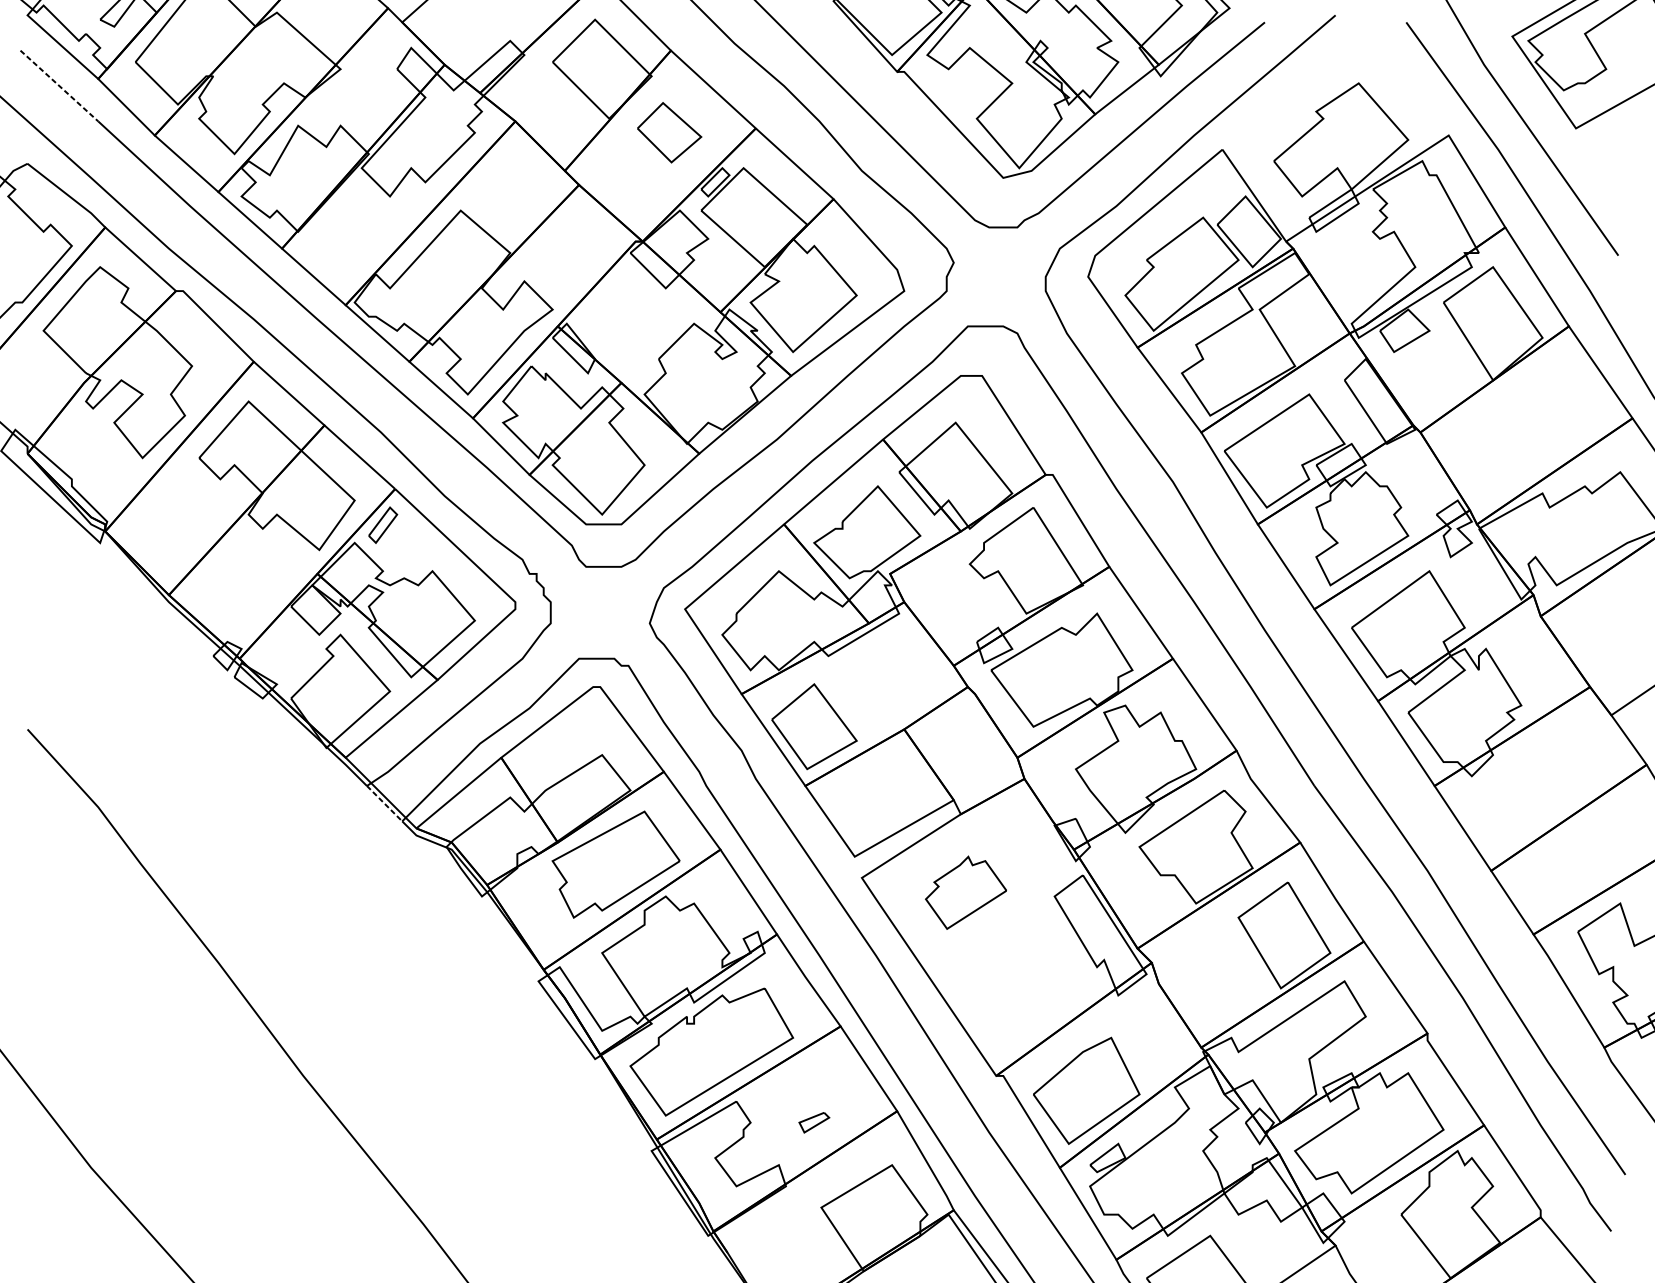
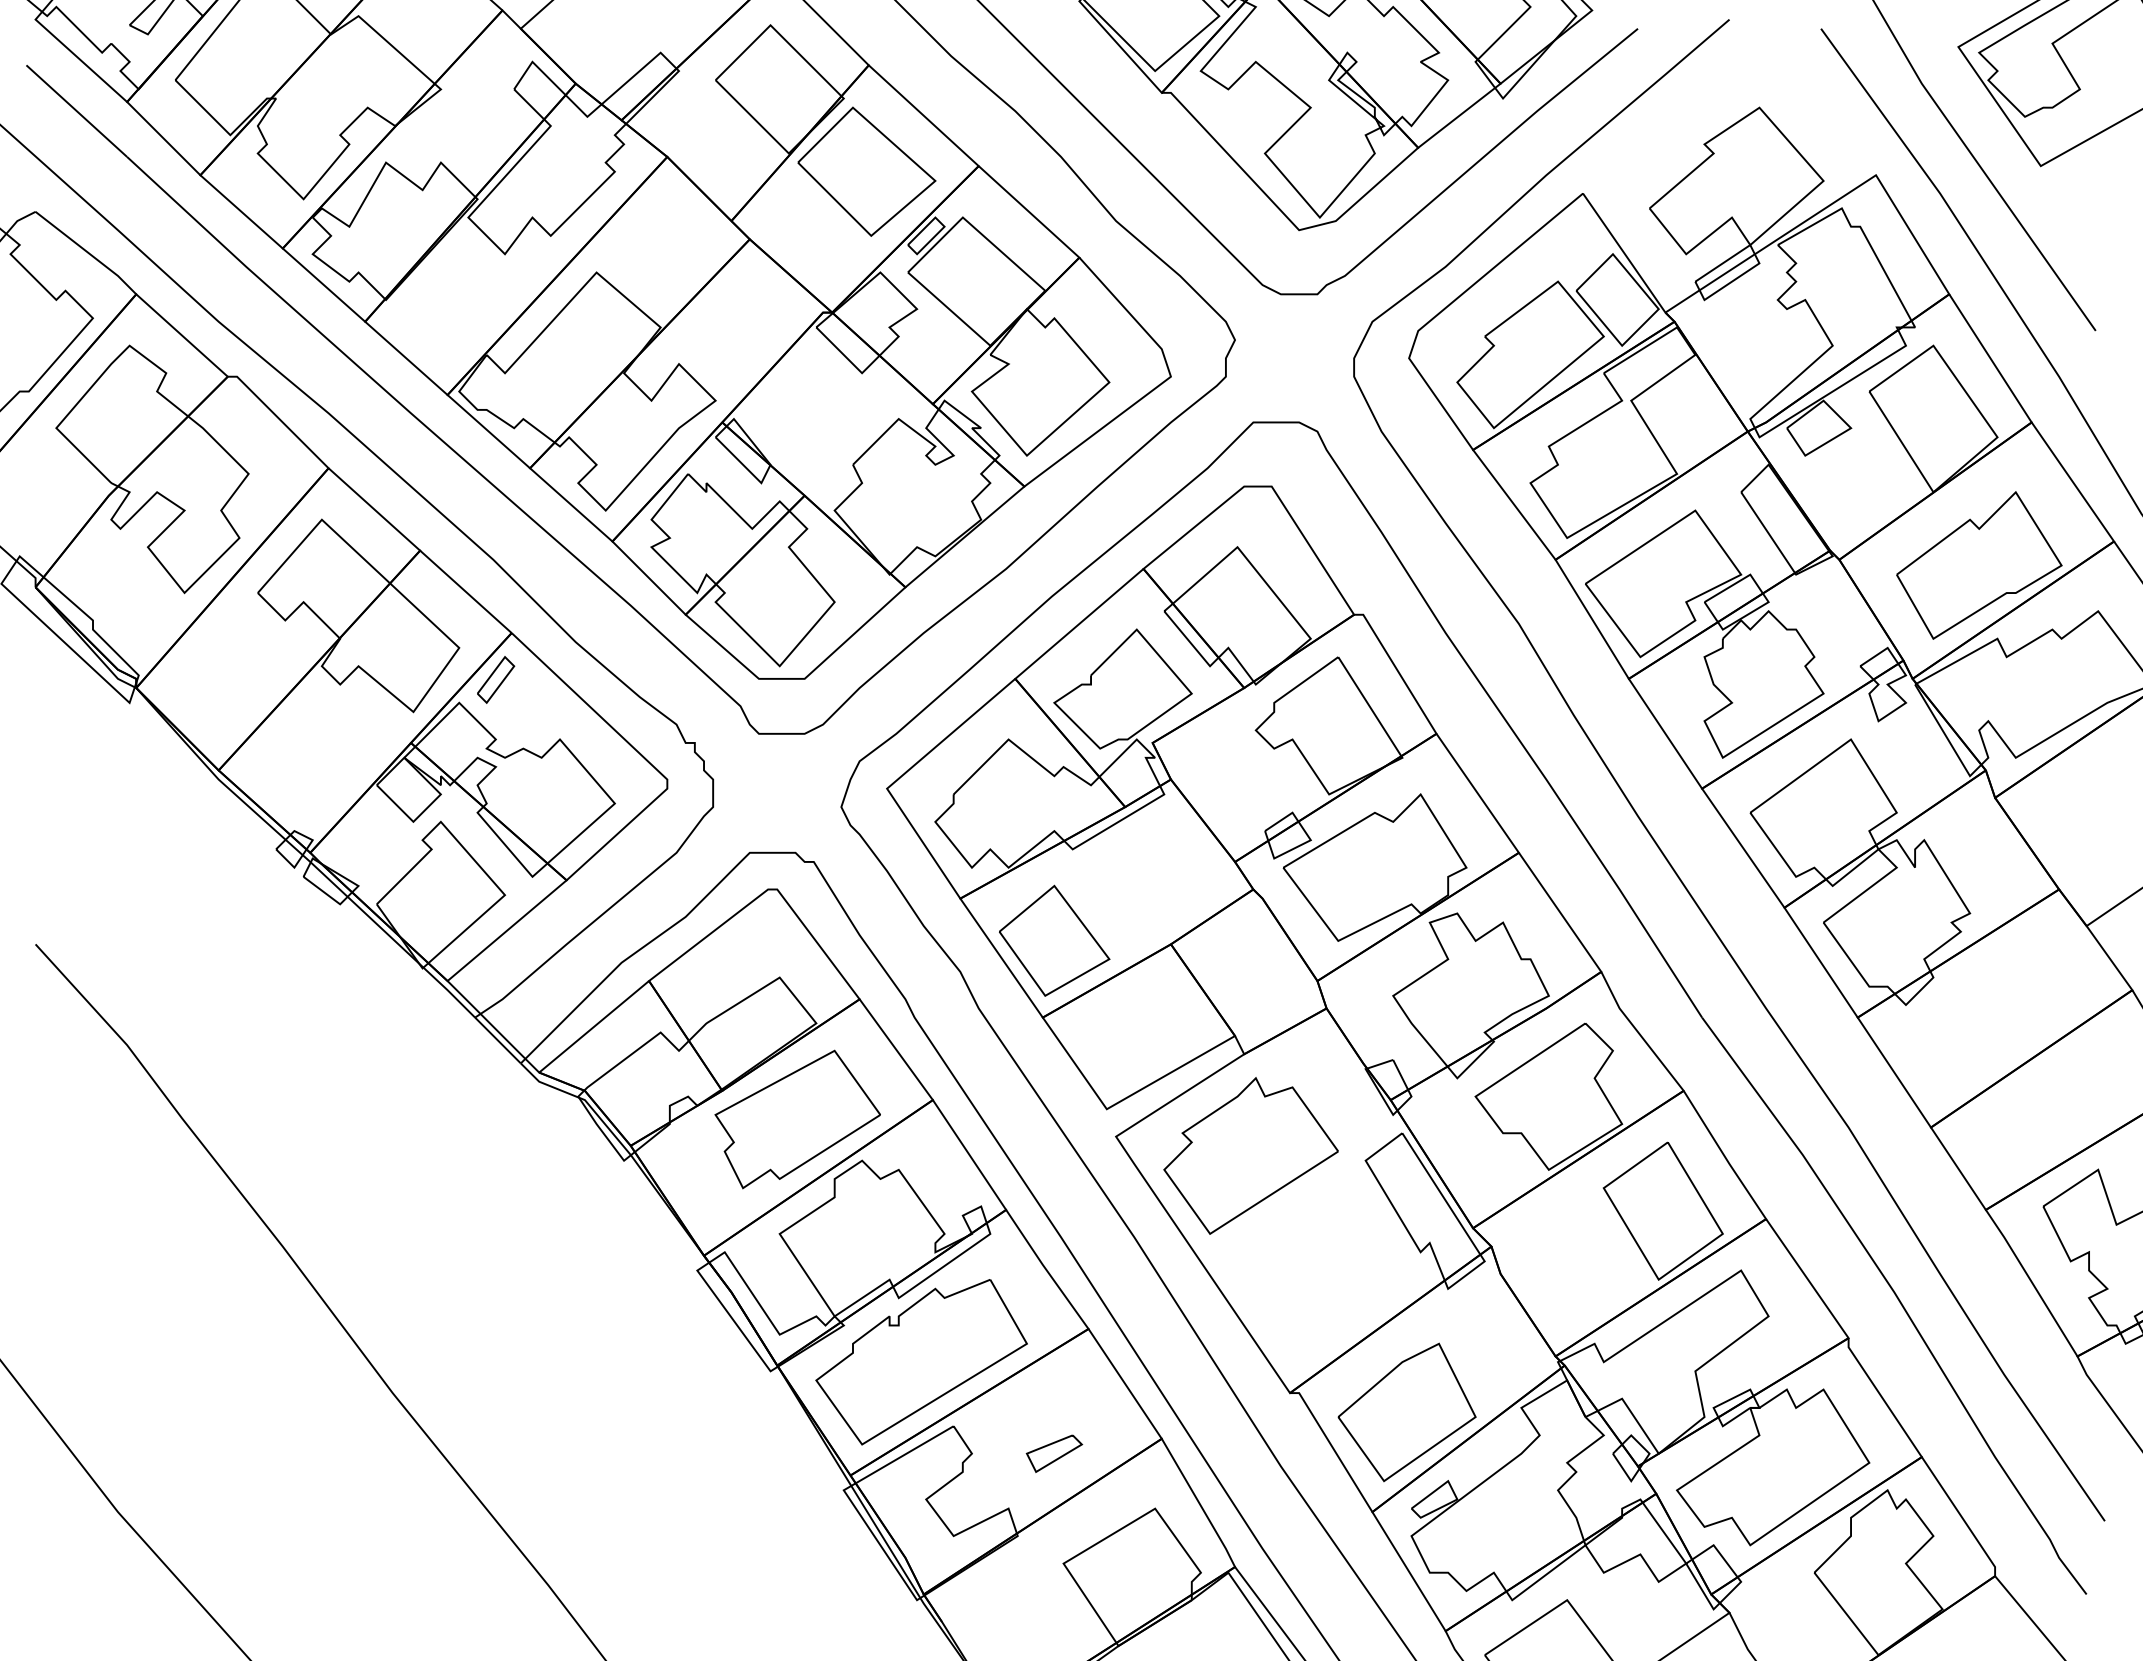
line: (59, 86) -> (77, 111), dashed -> solid
part: (669, 132) -> (866, 171), size x1.67
part: (1528, 436) -> (1979, 565), added
line: (385, 803) -> (498, 1040), dashed -> solid
part: (965, 892) -> (1250, 1155), size x1.67
part: (814, 1122) -> (1054, 1453), size x1.43

